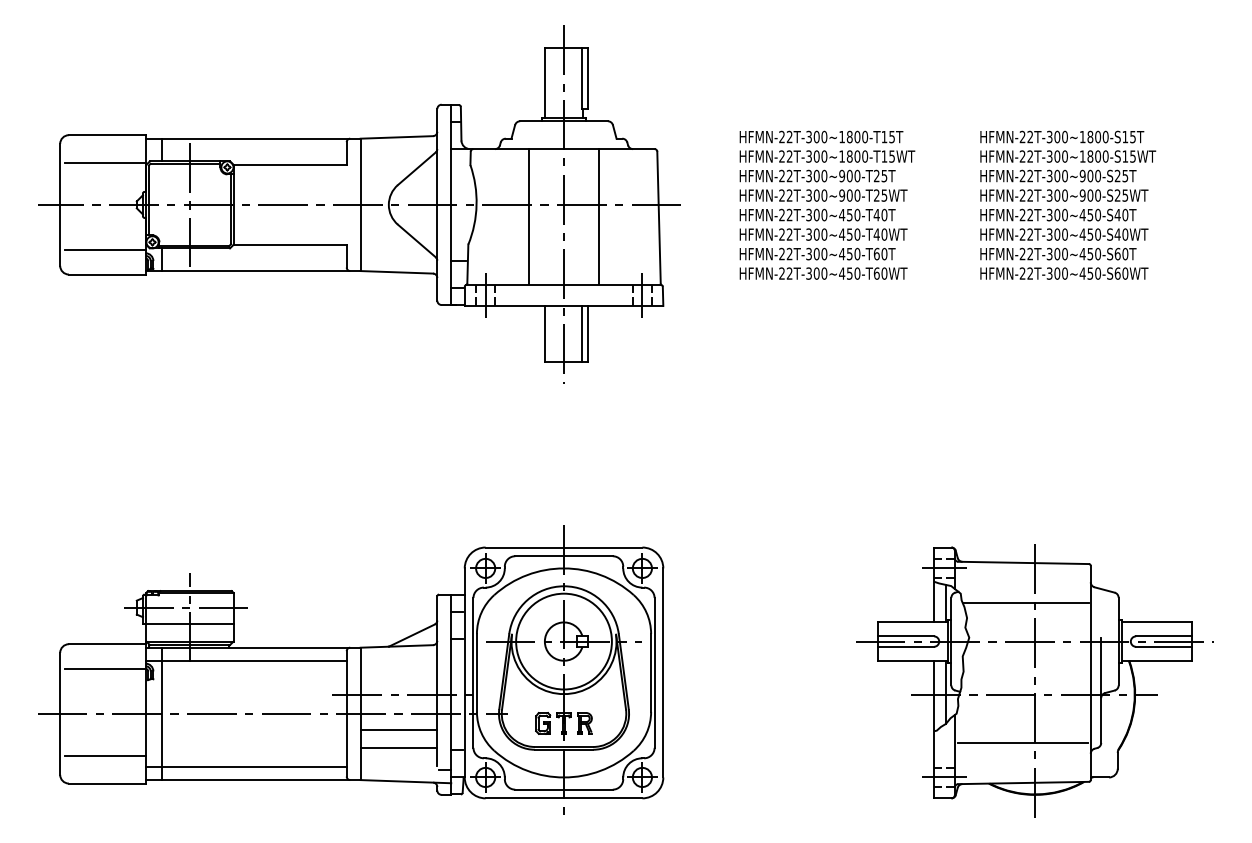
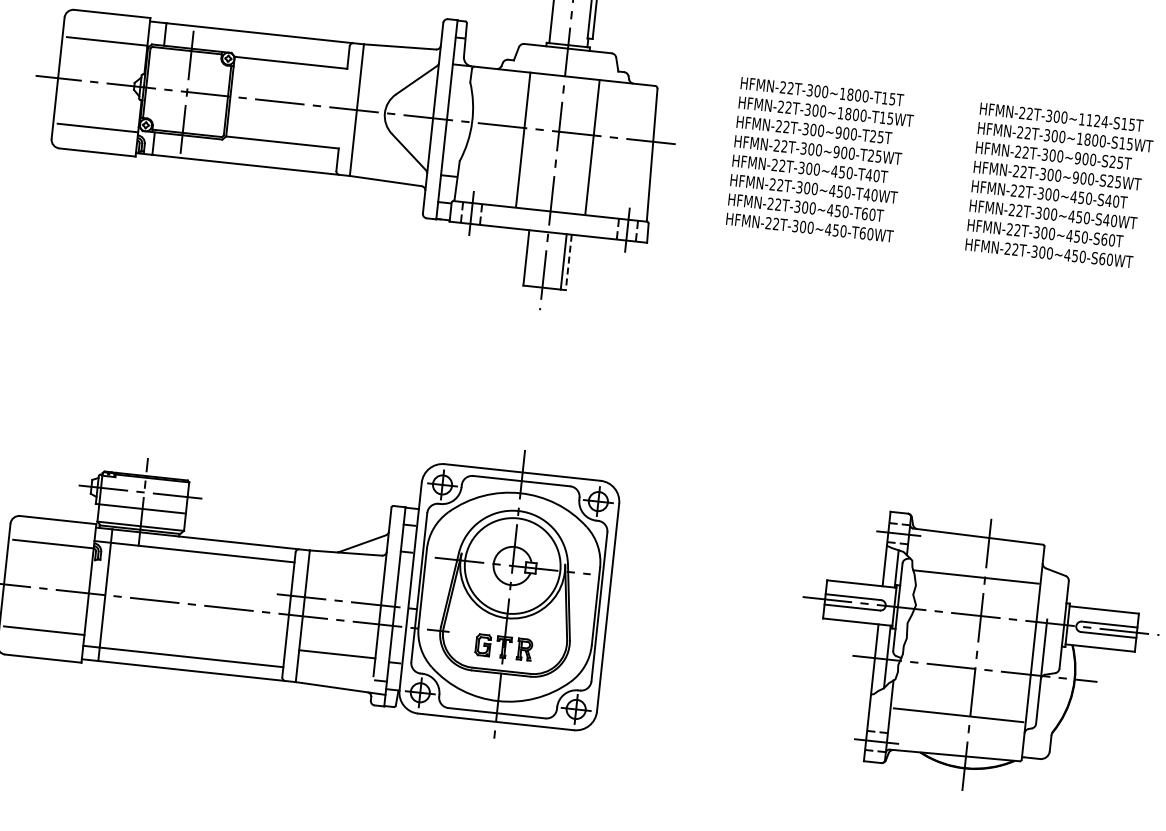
text: (1097, 136) -> (1096, 120), HFMN-22T-300~1800-S15T -> HFMN-22T-300~1124-S15T
line: (587, 333) -> (568, 262), solid -> dashed
line: (398, 730) -> (338, 636), removed

